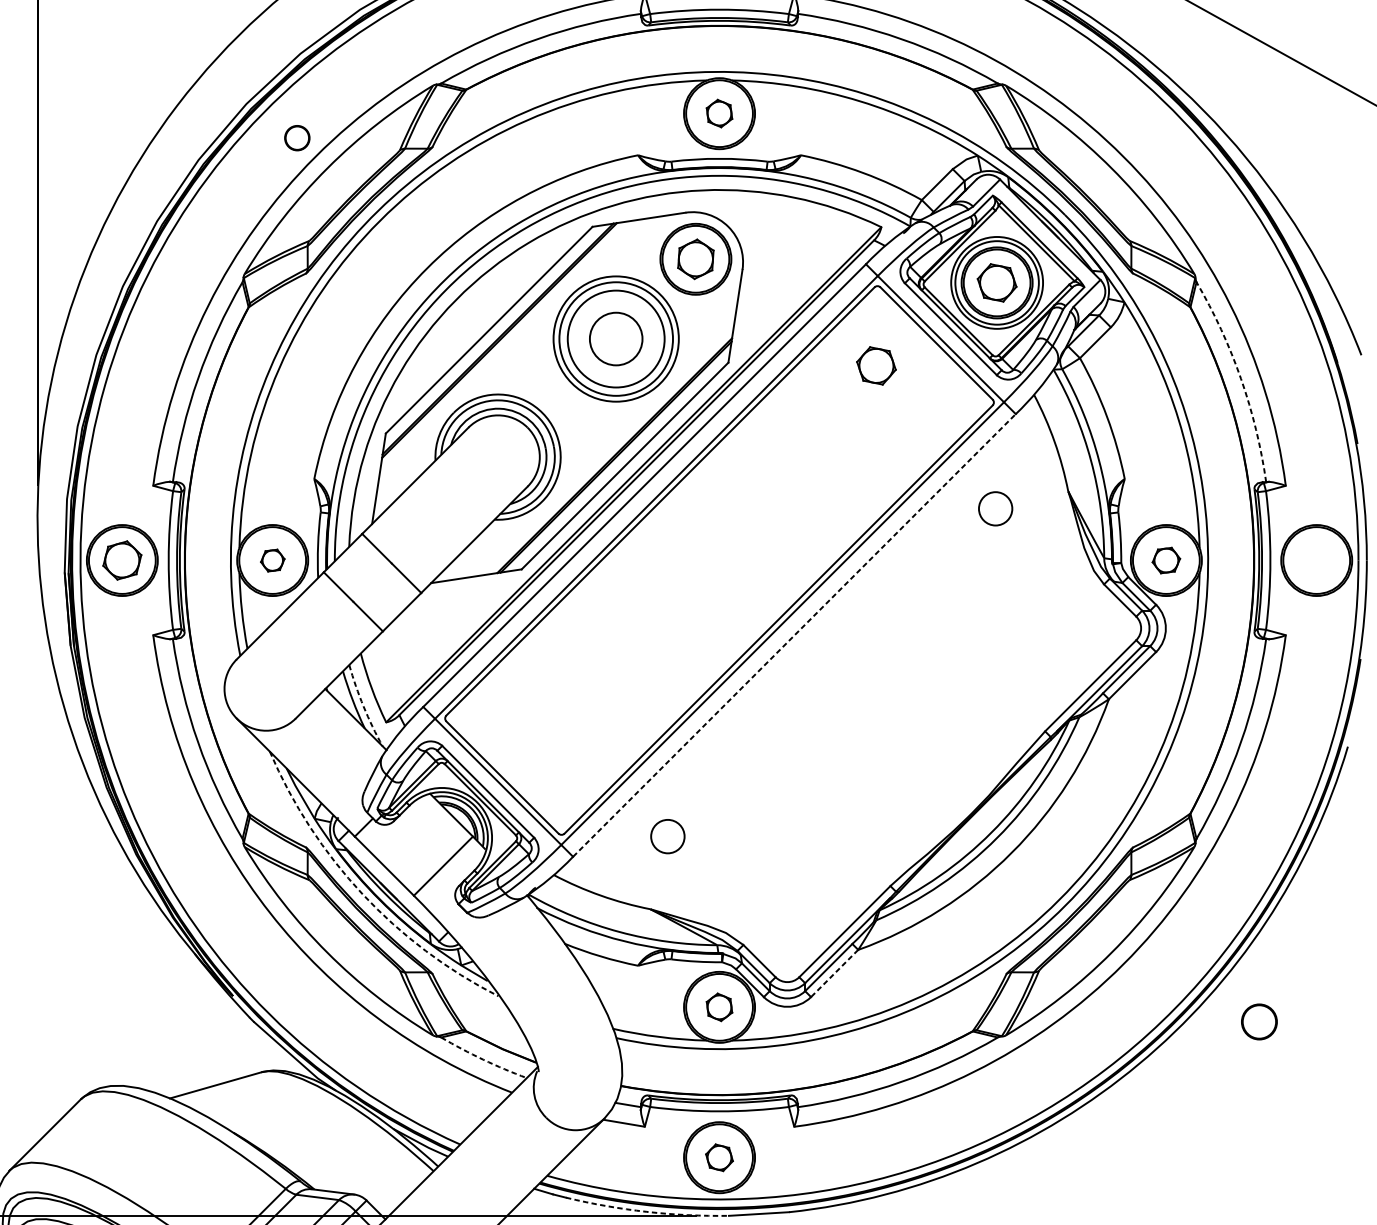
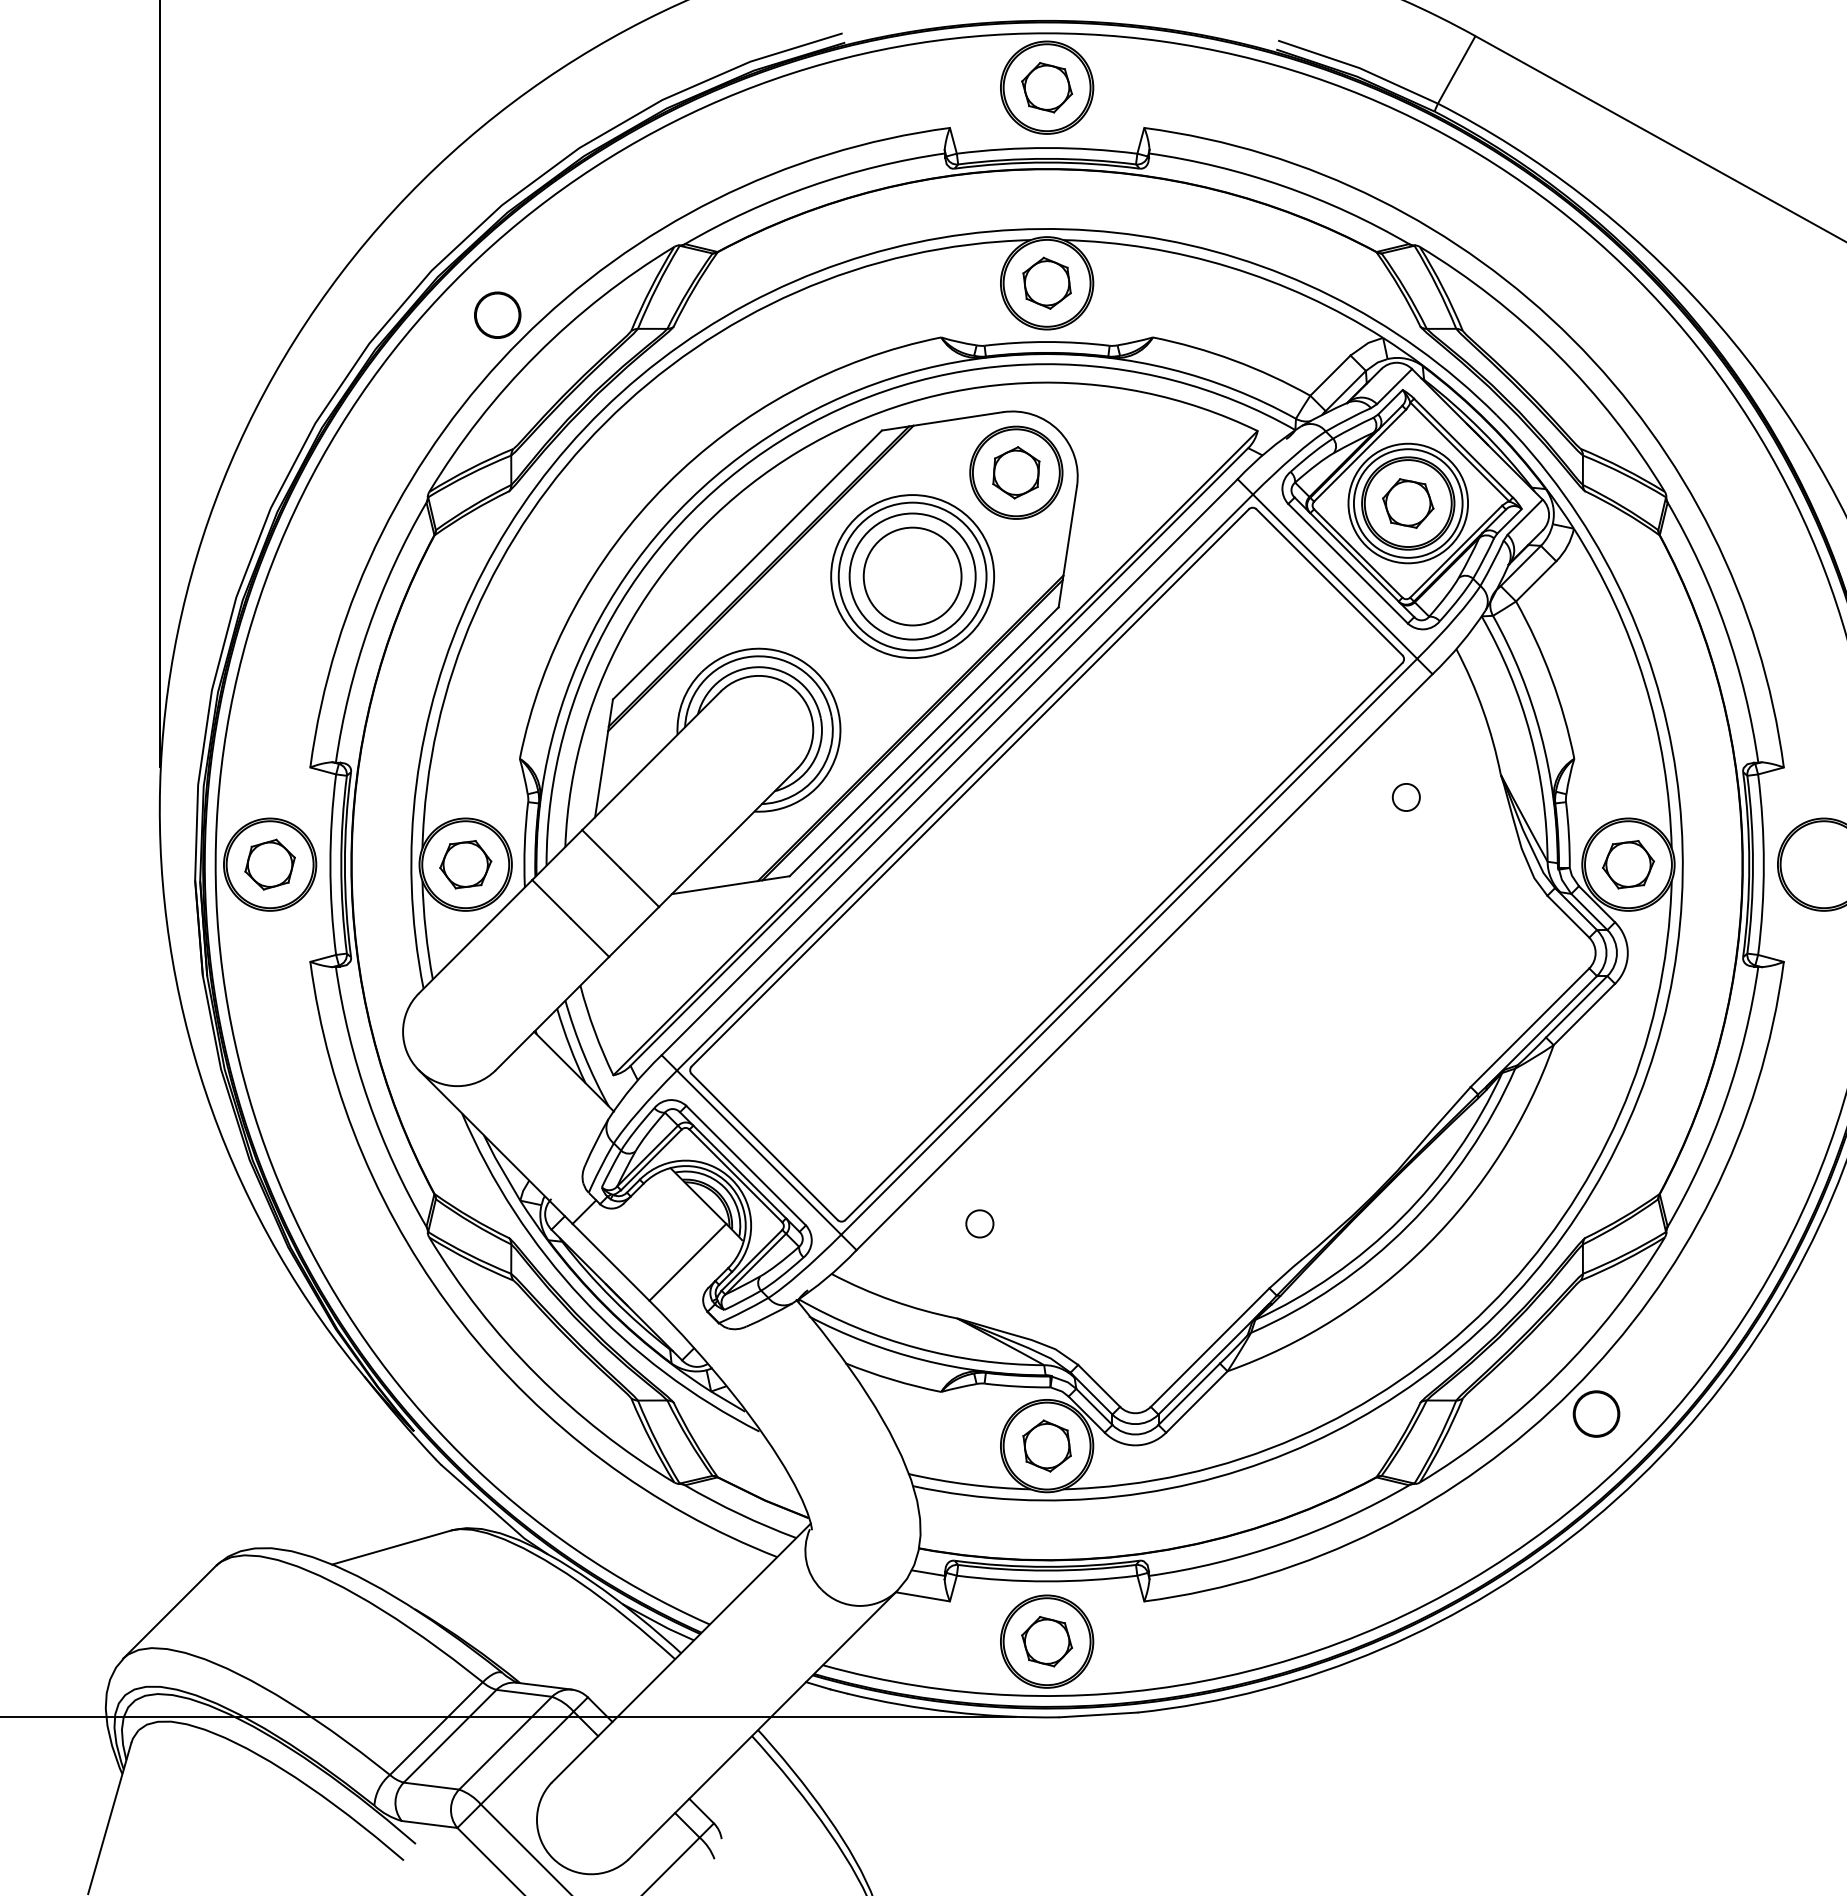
part: (719, 113) -> (1046, 282), size x1.43
circle: (297, 137) -> (497, 314), size x1.43
circle: (616, 339) -> (912, 576), size x1.43
part: (876, 365) -> (1251, 611), removed
arc: (1240, 378) -> (1725, 628), dashed -> solid
circle: (995, 508) -> (1405, 797), size x0.62
part: (272, 560) -> (465, 864), size x1.67
part: (1166, 560) -> (1628, 864), size x1.43
line: (794, 634) -> (1144, 961), dashed -> solid
arc: (363, 706) -> (584, 1054), dashed -> solid
circle: (667, 836) -> (979, 1223), size x0.62
arc: (362, 893) -> (582, 1298), dashed -> solid
line: (834, 973) -> (1196, 1402), dashed -> solid
part: (719, 1006) -> (1046, 1445), size x1.43
part: (1259, 1021) -> (1596, 1413), moved
arc: (483, 1059) -> (739, 1514), dashed -> solid
part: (719, 1157) -> (1046, 1641), size x1.43
arc: (646, 1212) -> (952, 1712), dashed -> solid

